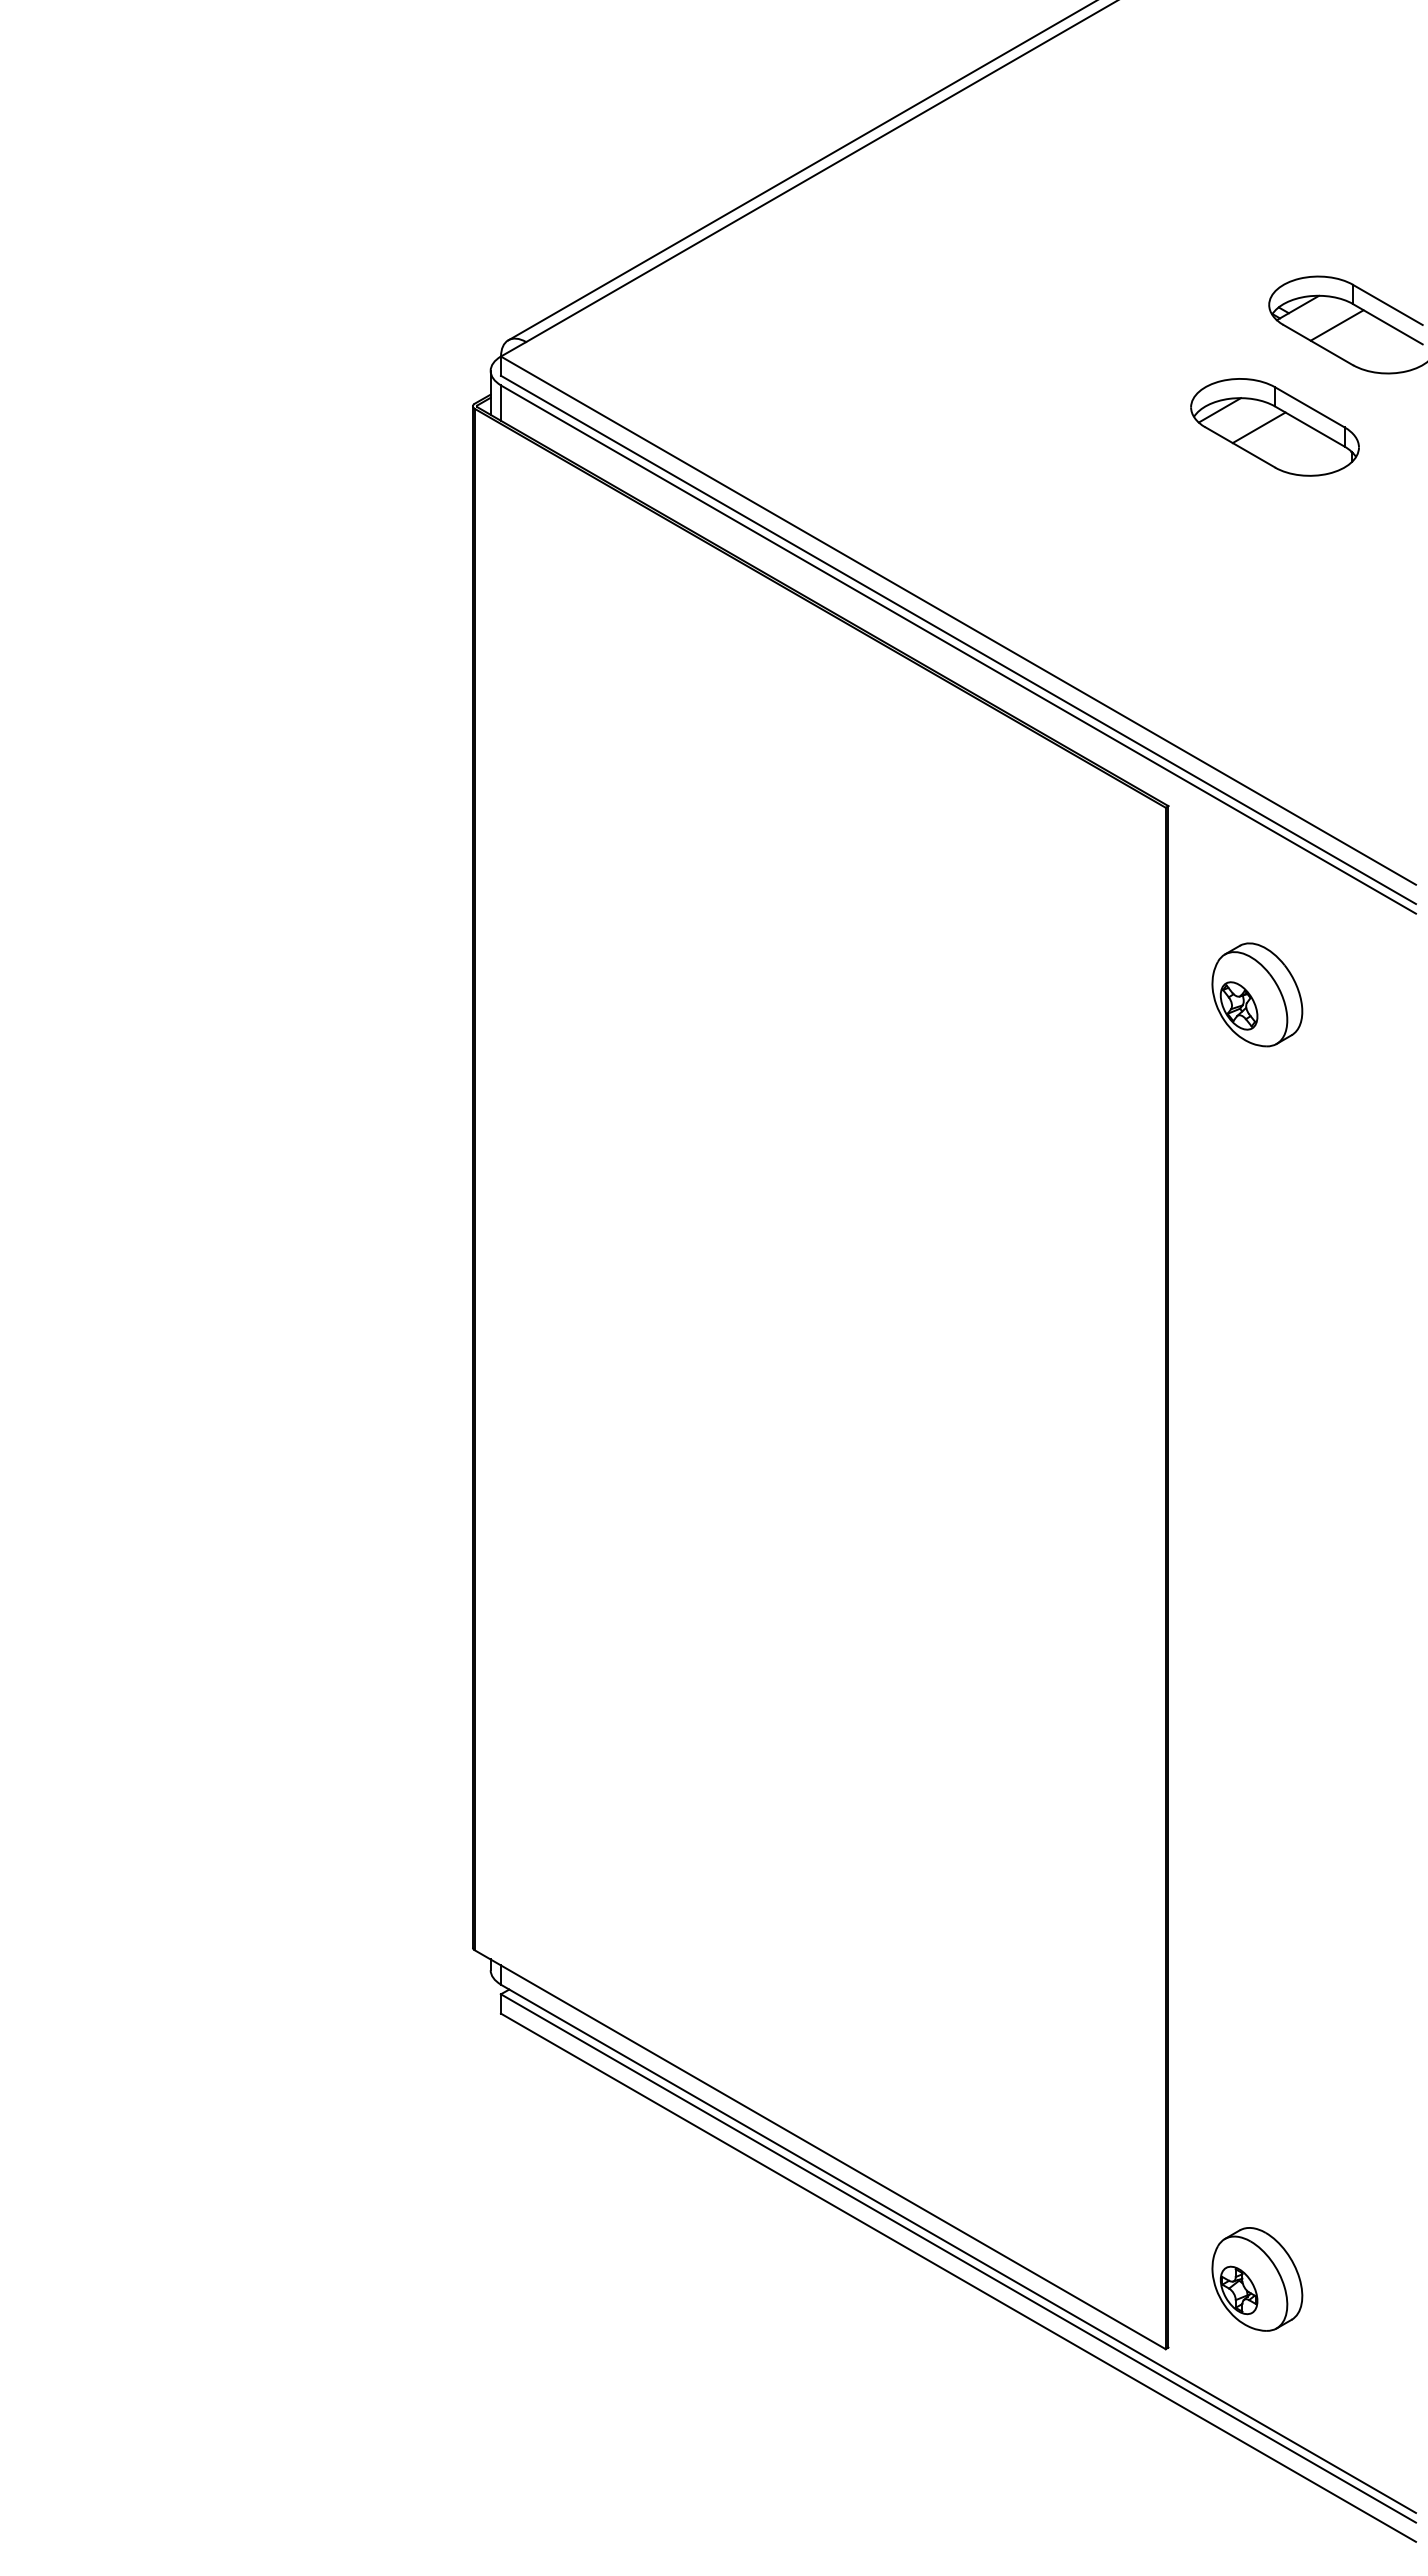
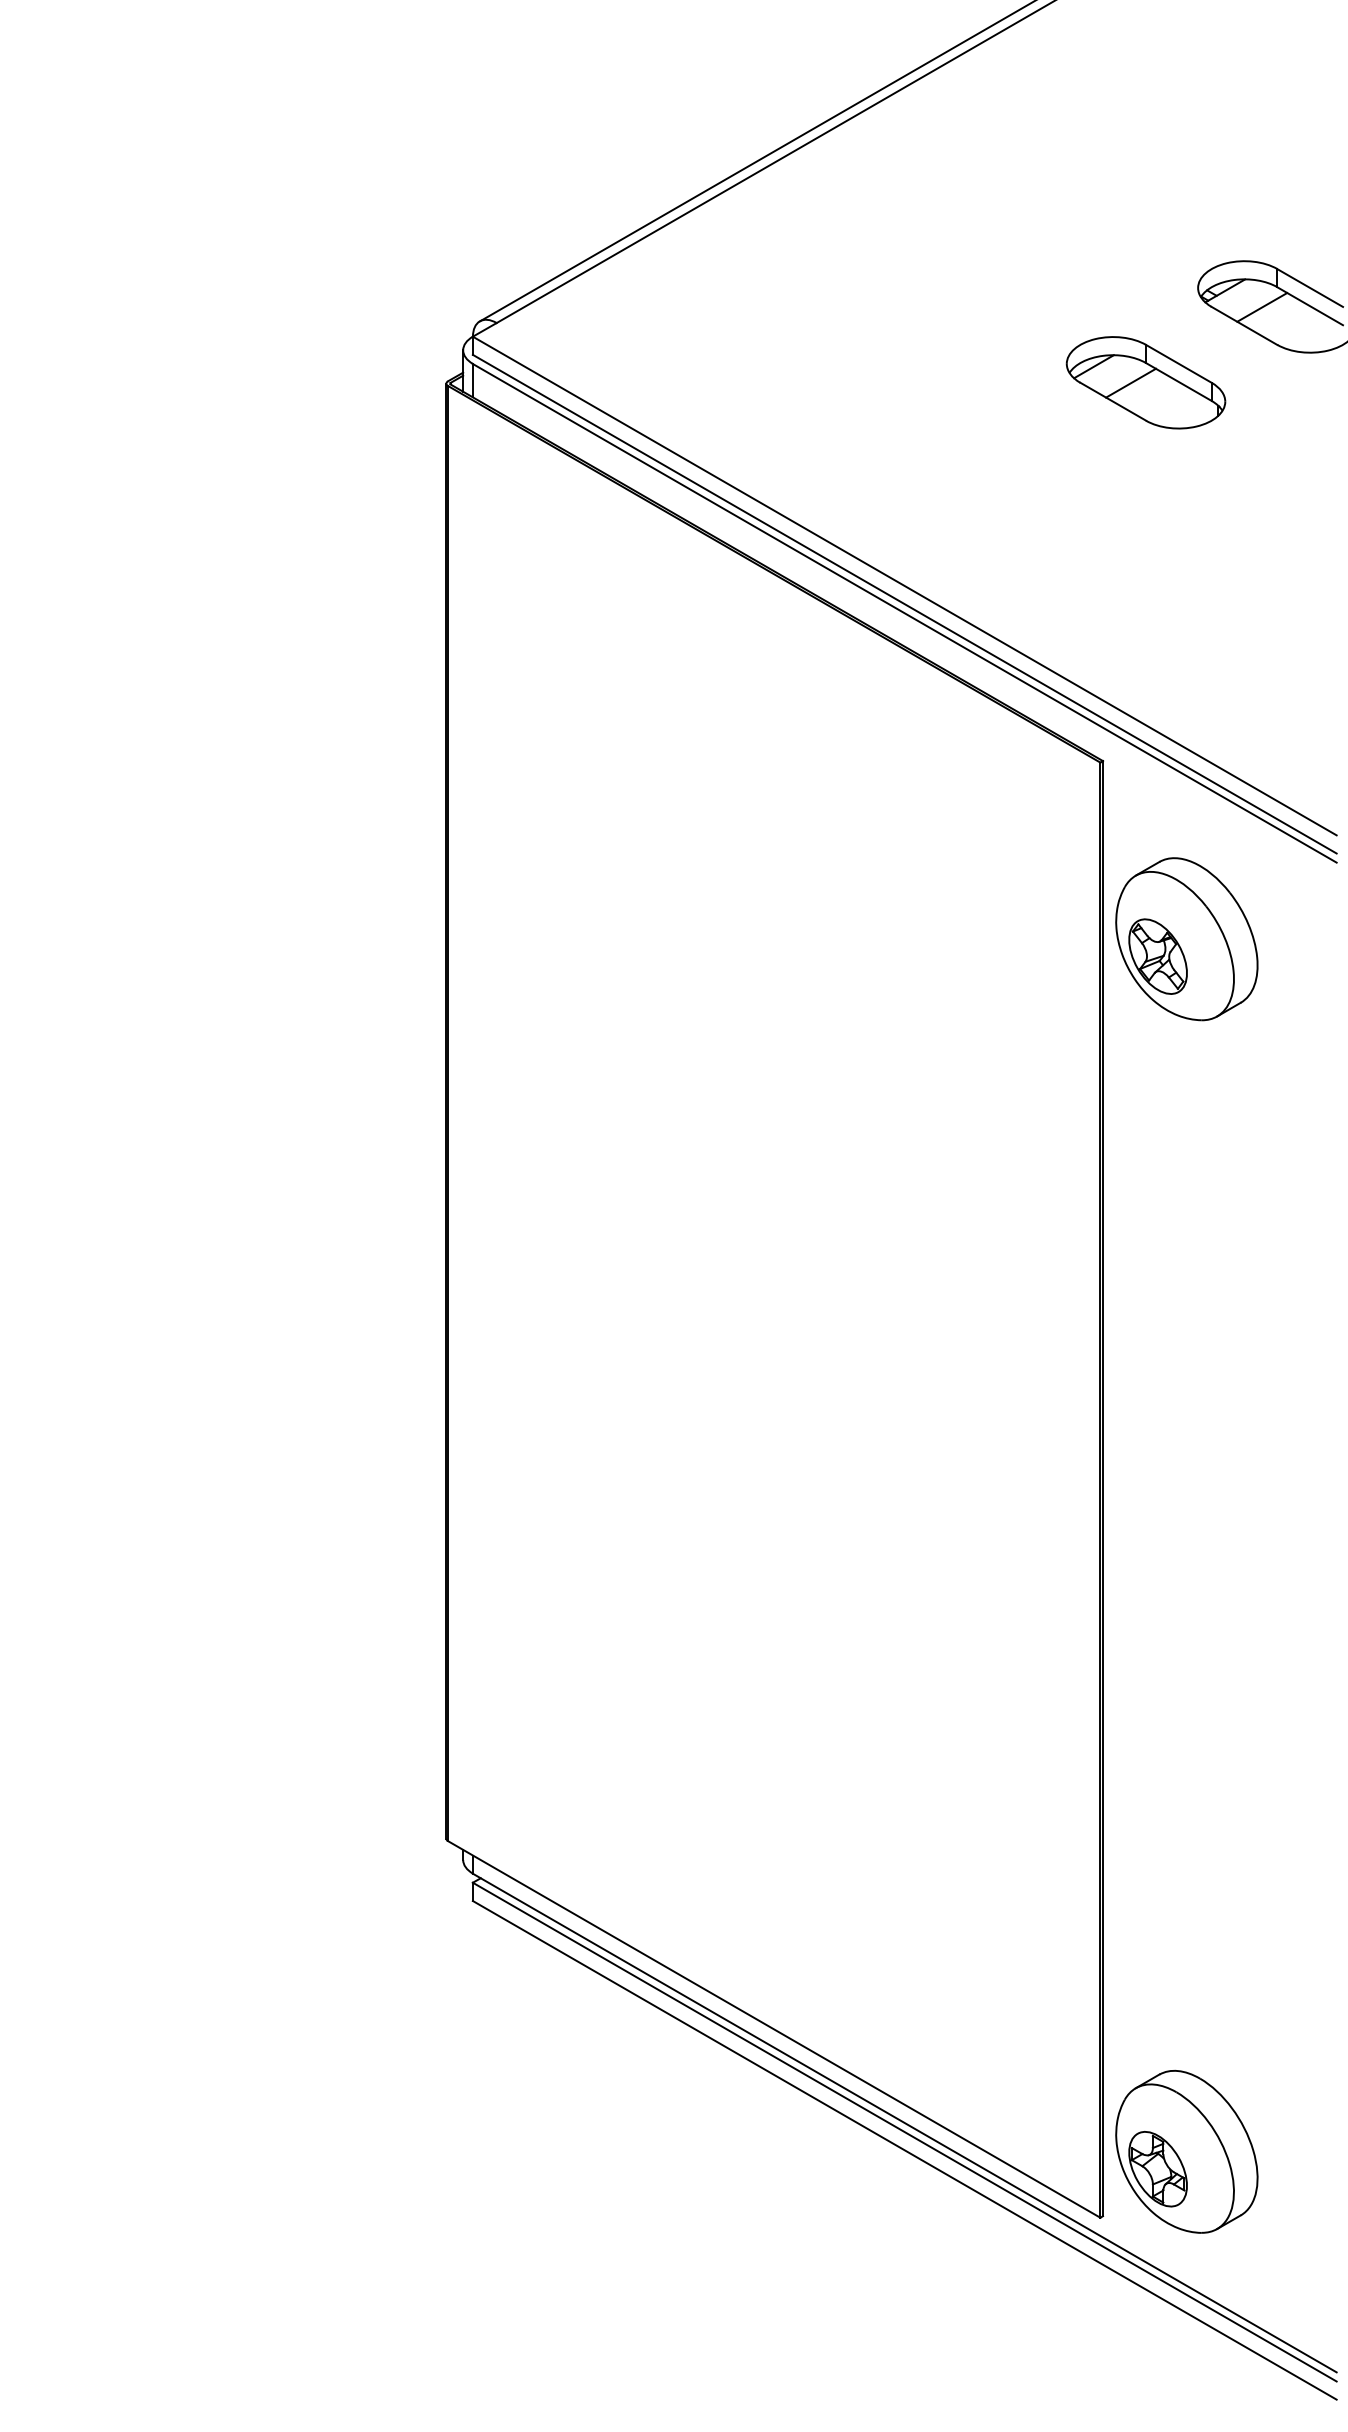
part: (1274, 427) -> (1145, 382), moved
part: (1257, 994) -> (1187, 938), size x1.67
part: (1257, 2279) -> (1187, 2151), size x1.67

